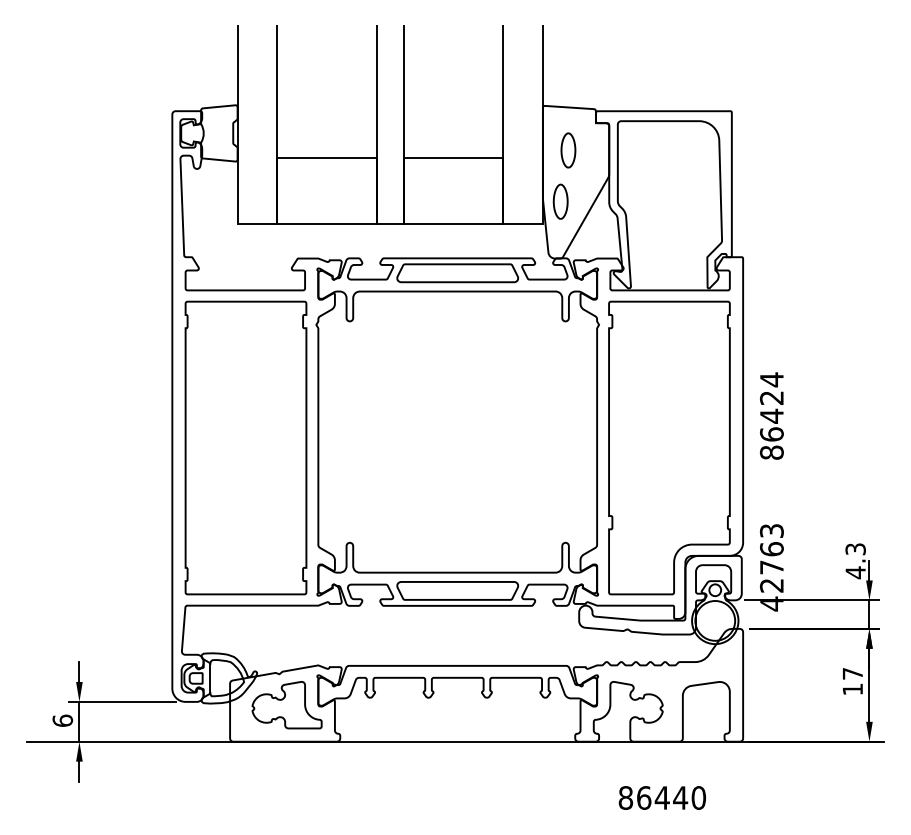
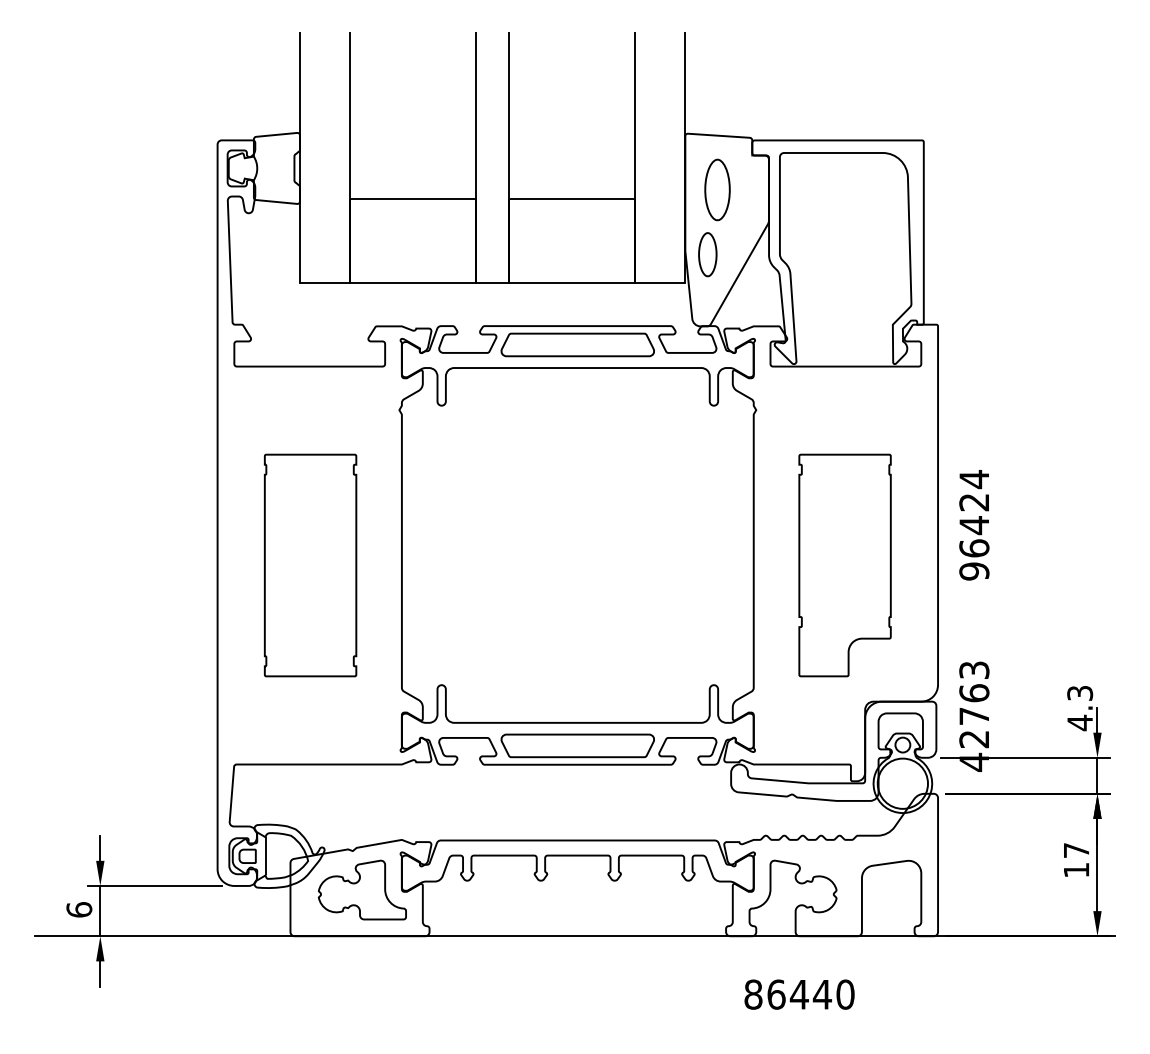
part: (568, 150) -> (717, 189), size x1.4
part: (245, 447) -> (309, 564), size x0.6
part: (669, 447) -> (845, 564), size x0.6
text: (771, 452) -> (973, 571), 86424 -> 96424
text: (661, 797) -> (798, 994), moved

